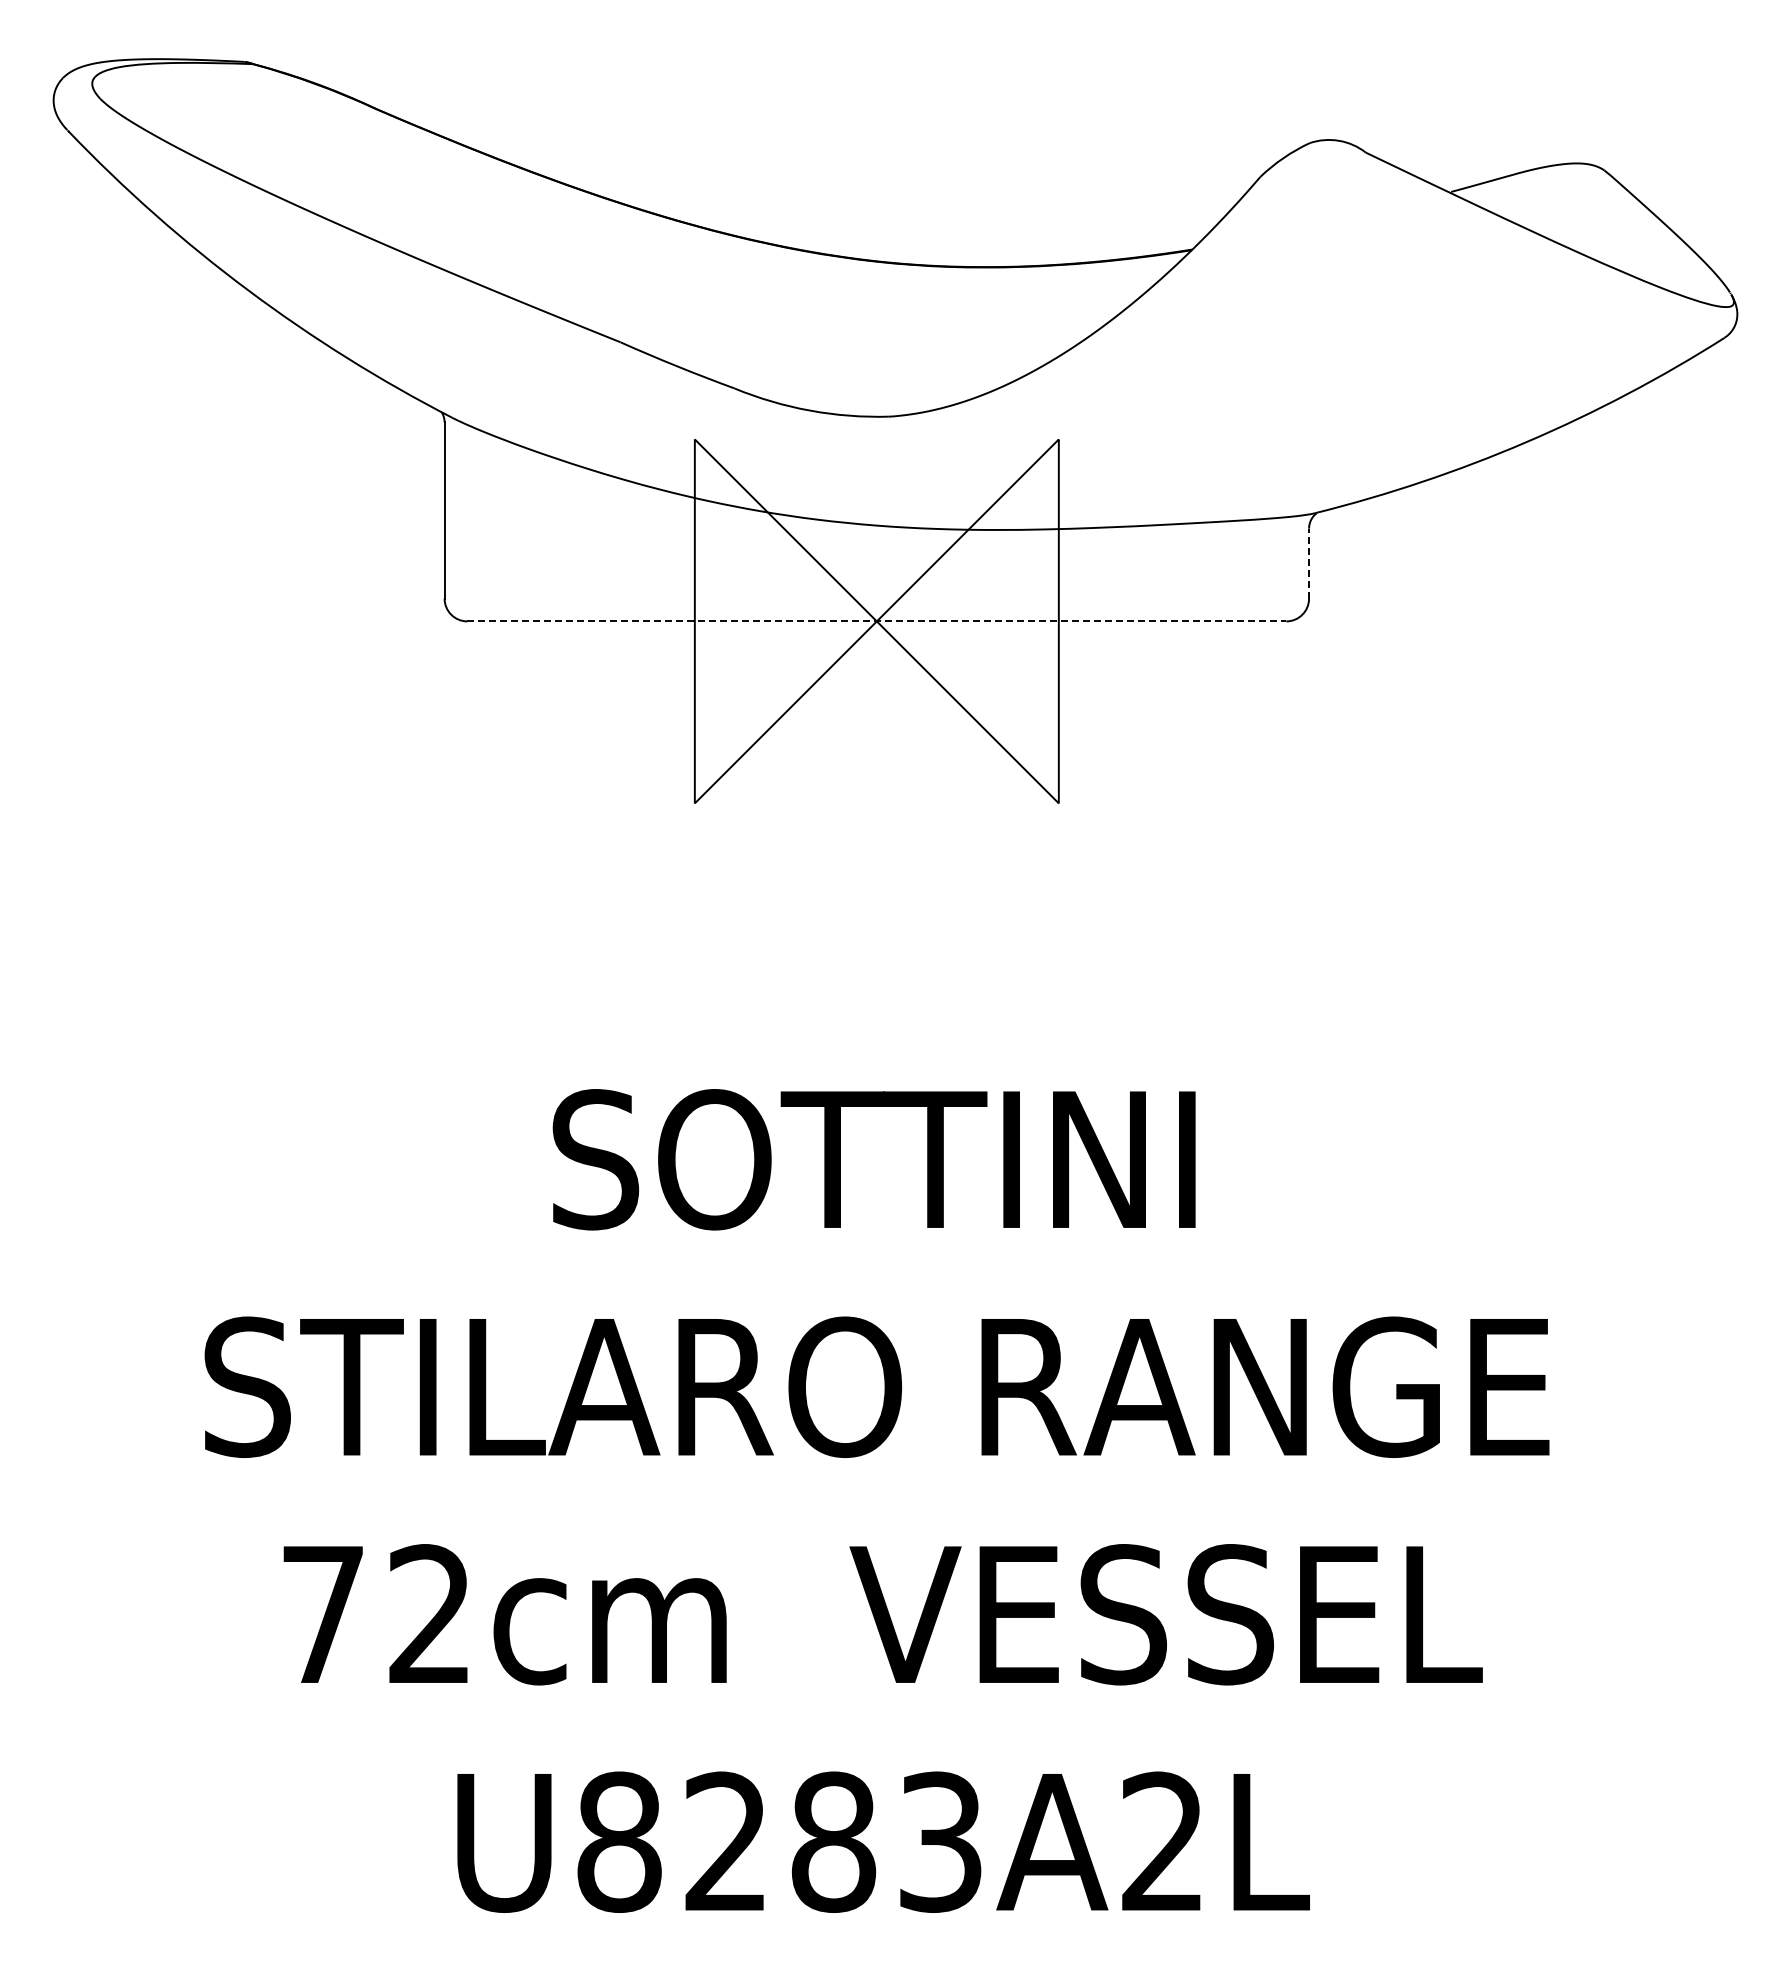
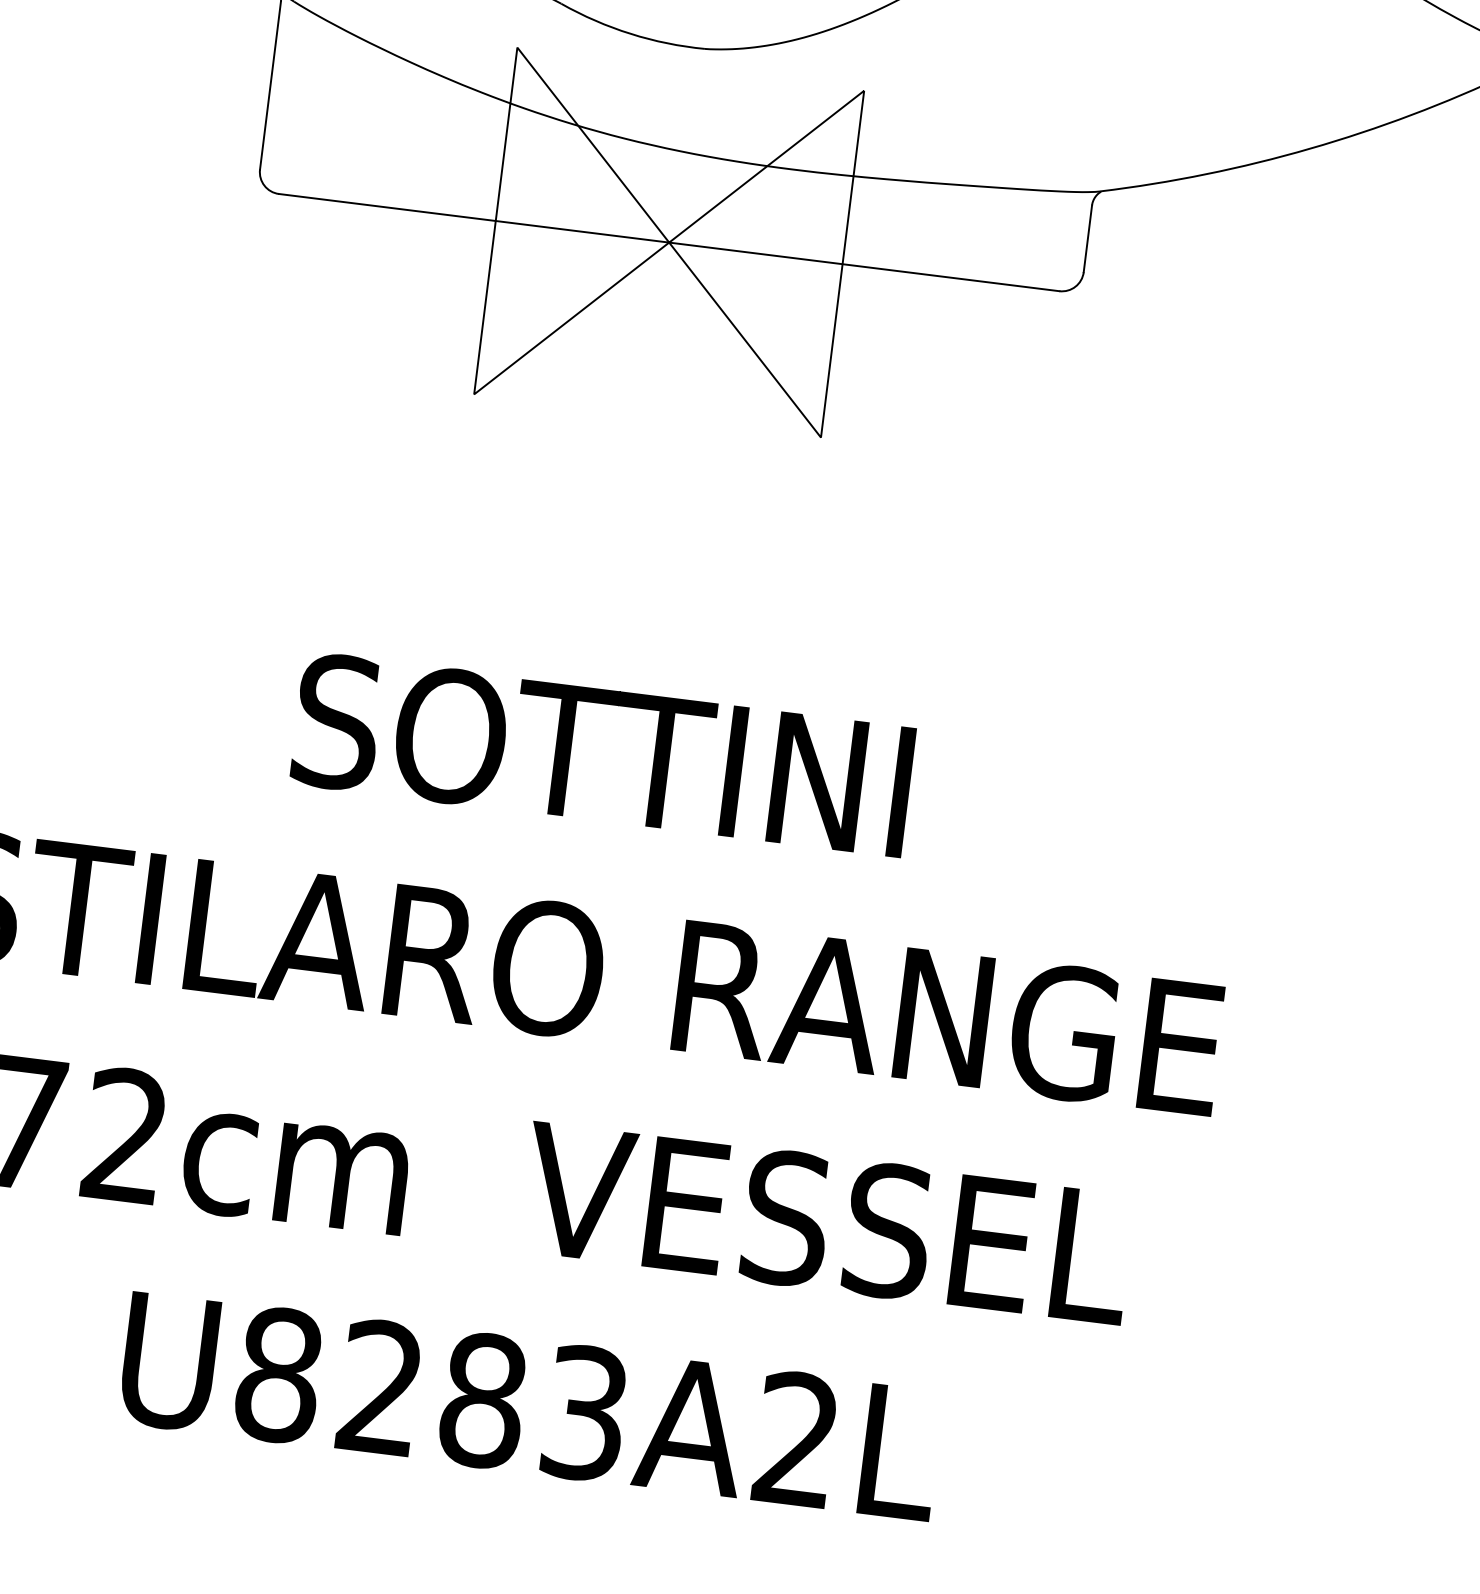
line: (1309, 563) -> (1088, 238), dashed -> solid
line: (877, 621) -> (669, 242), dashed -> solid

